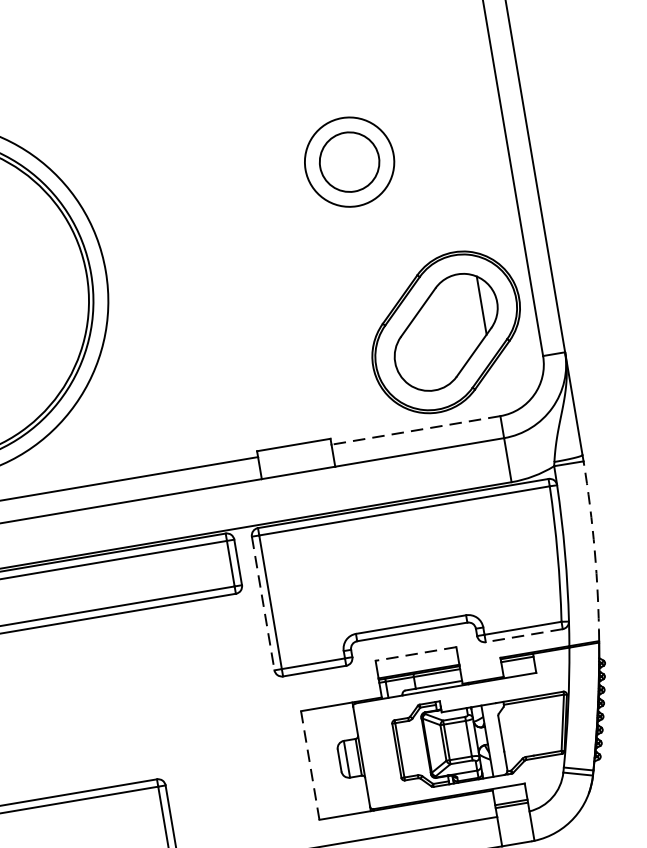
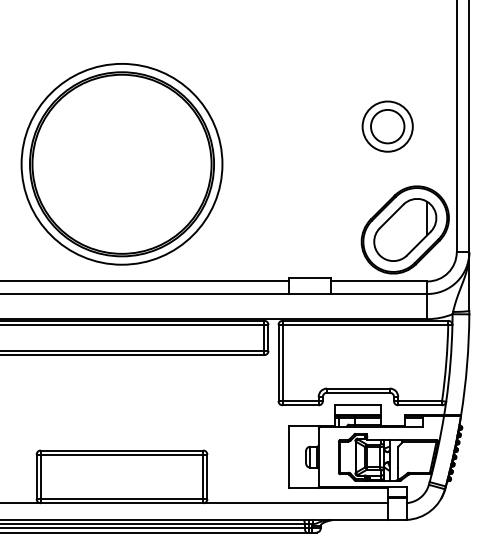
part: (349, 161) -> (387, 126), moved
line: (414, 430) -> (378, 281), dashed -> solid
arc: (595, 551) -> (467, 365), dashed -> solid
line: (263, 604) -> (278, 363), dashed -> solid
line: (524, 635) -> (420, 405), dashed -> solid
line: (414, 654) -> (357, 405), dashed -> solid
line: (310, 765) -> (289, 457), dashed -> solid

